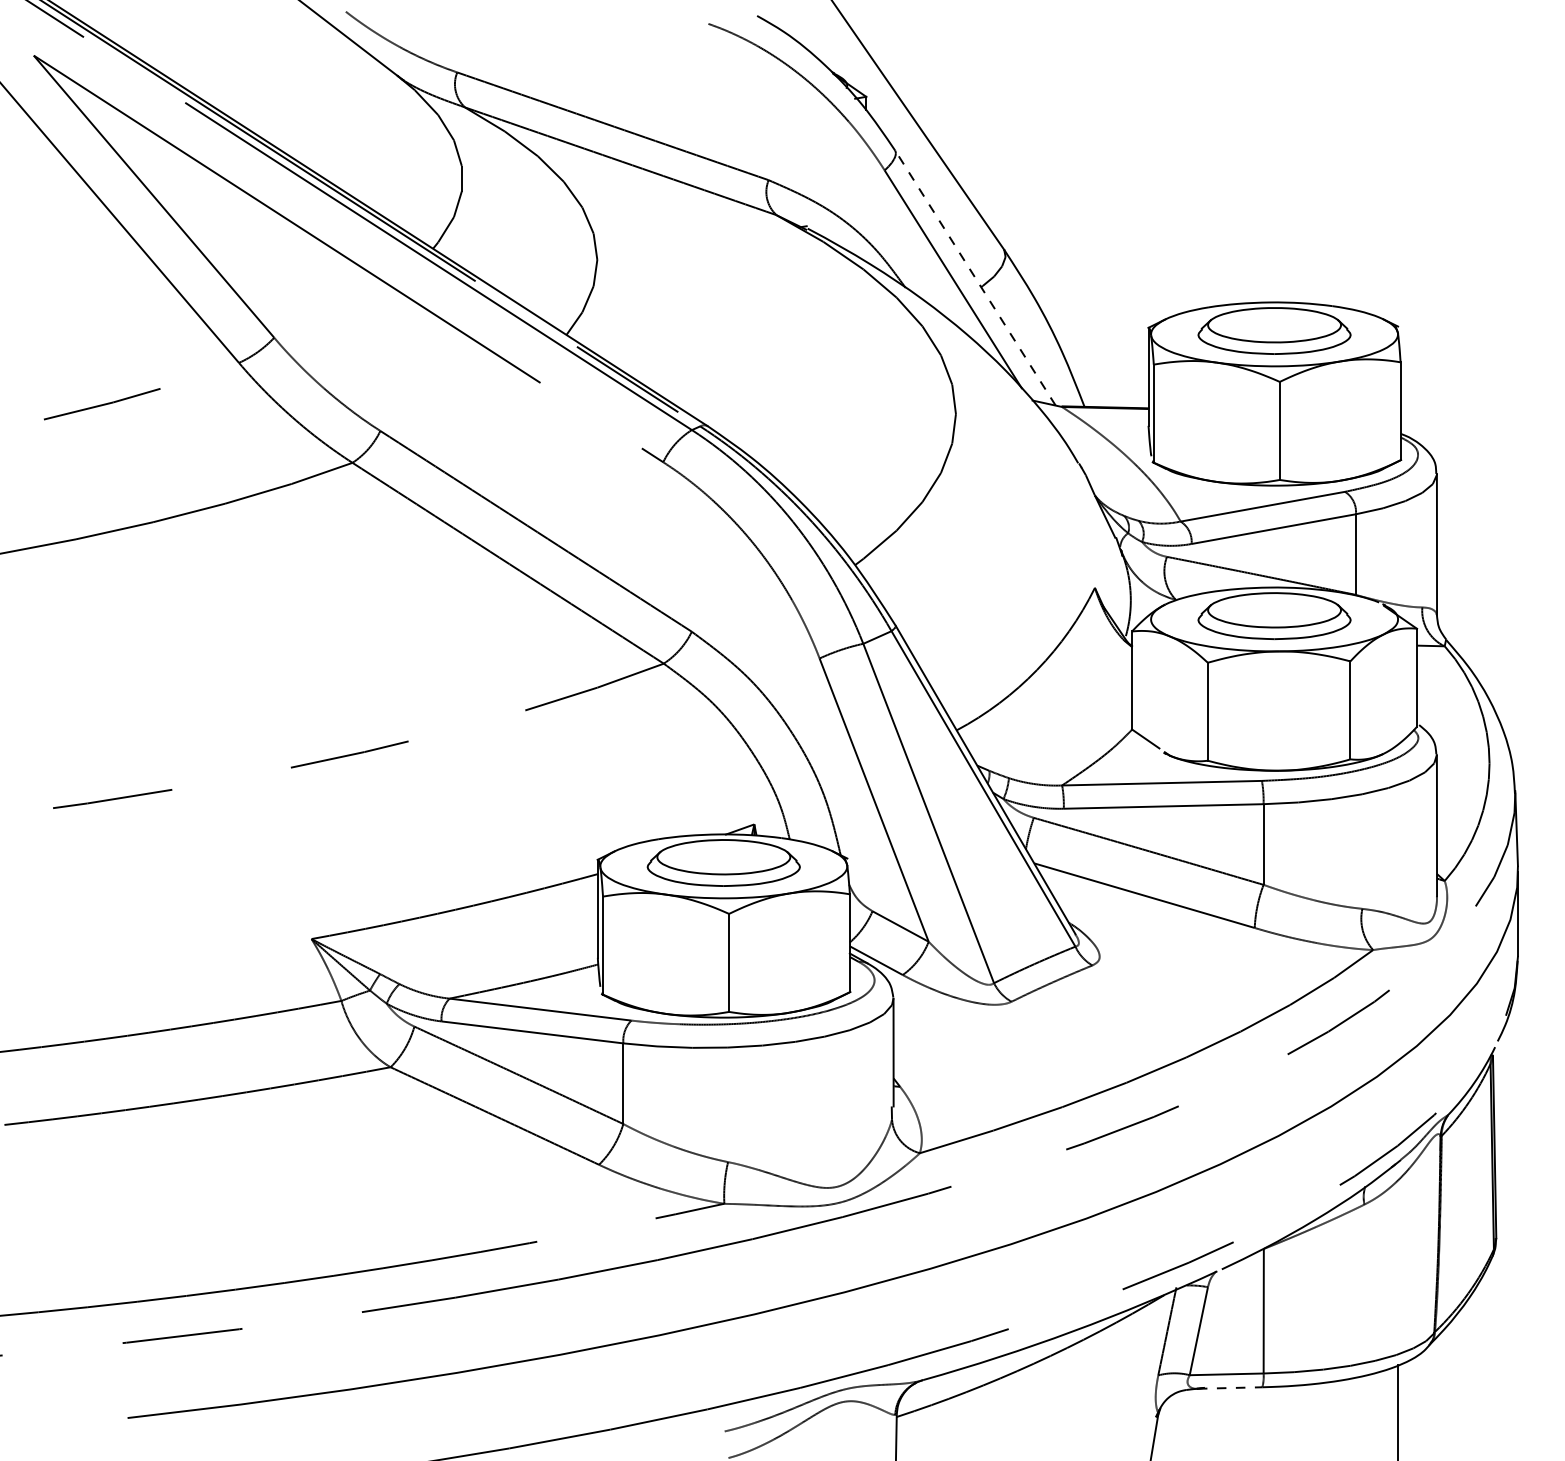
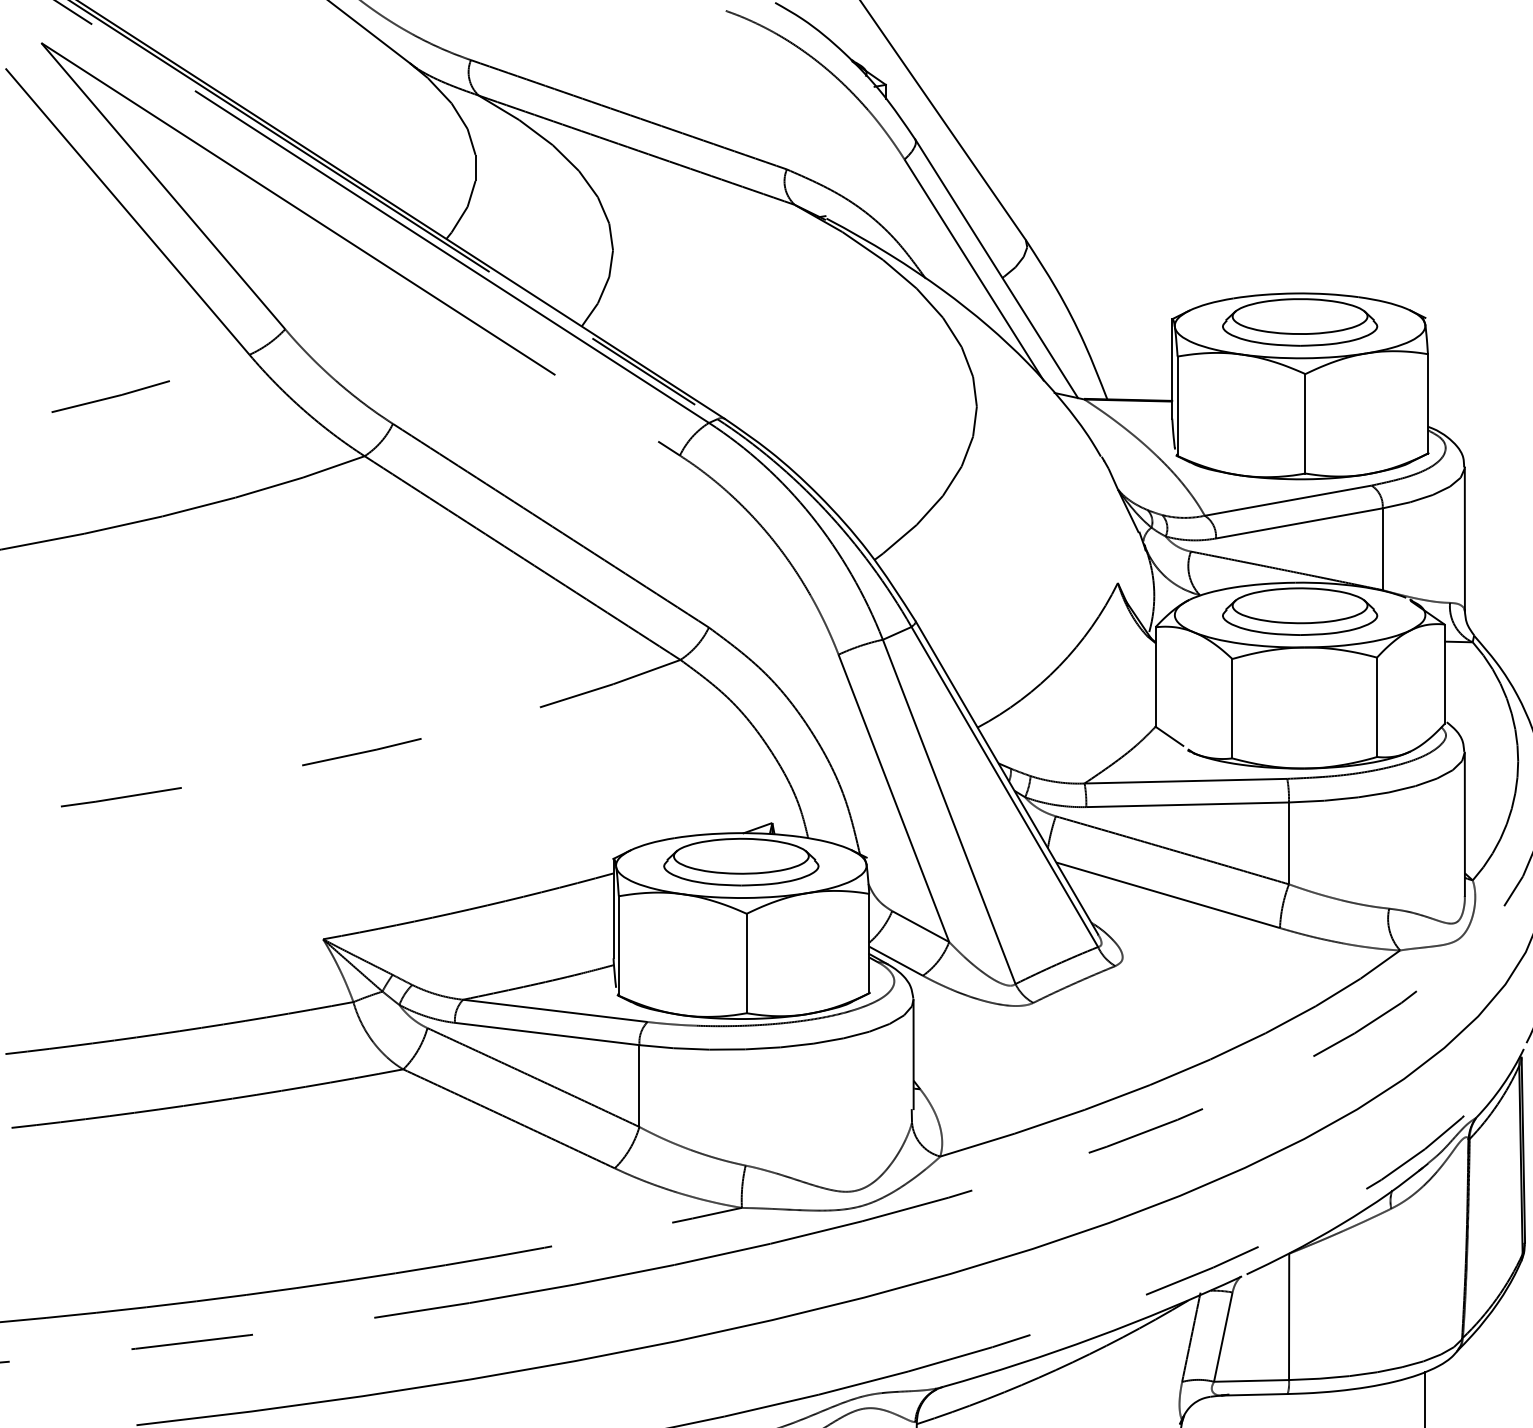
line: (975, 278) -> (996, 269), dashed -> solid
line: (1230, 1388) -> (1255, 1395), dashed -> solid

